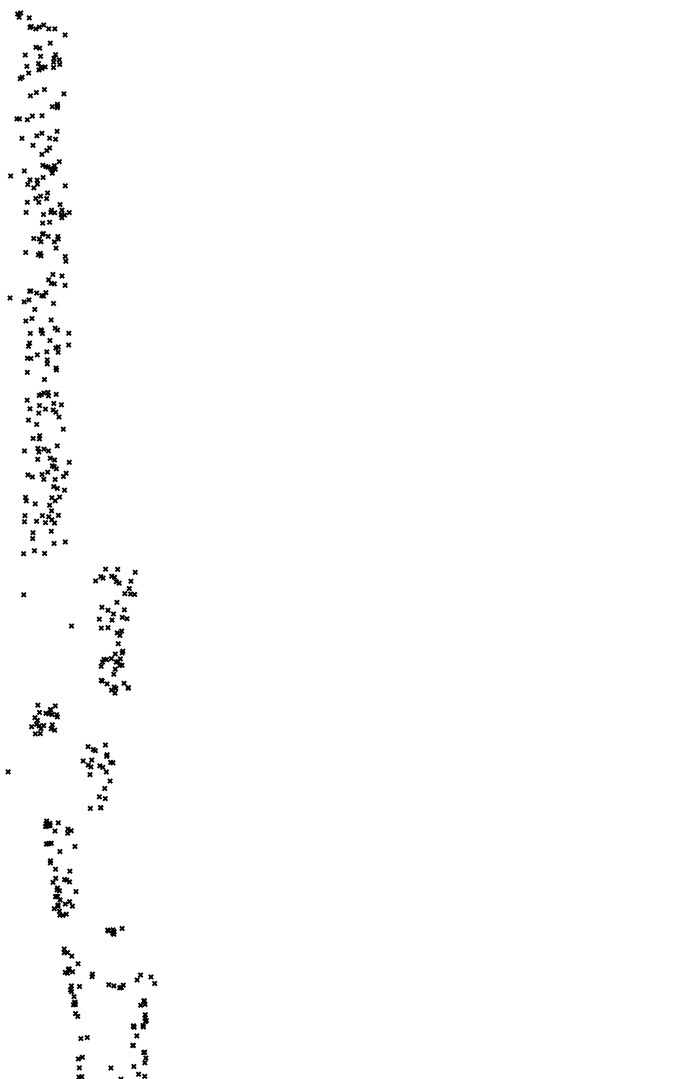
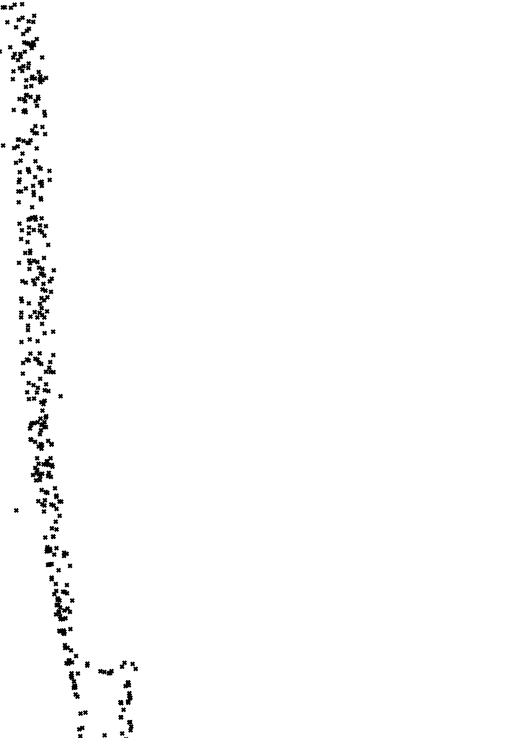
part: (115, 630) -> (39, 400), moved
part: (97, 776) -> (49, 512), moved
part: (114, 930) -> (64, 630), moved

